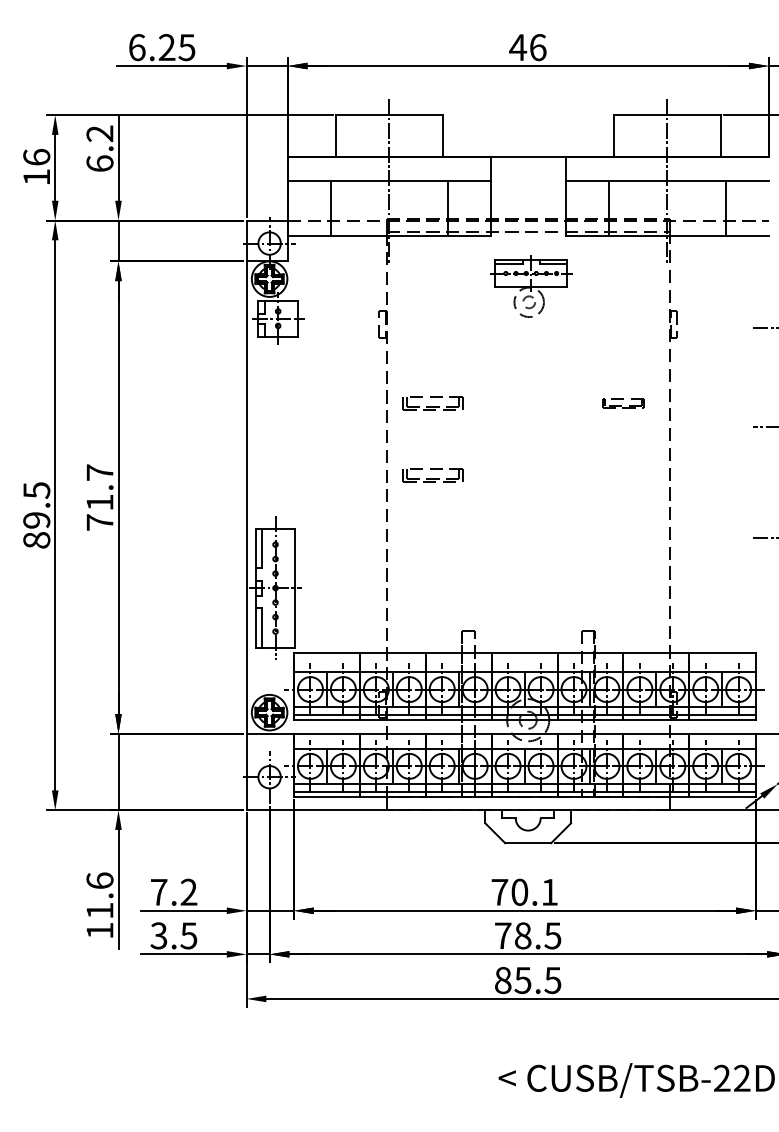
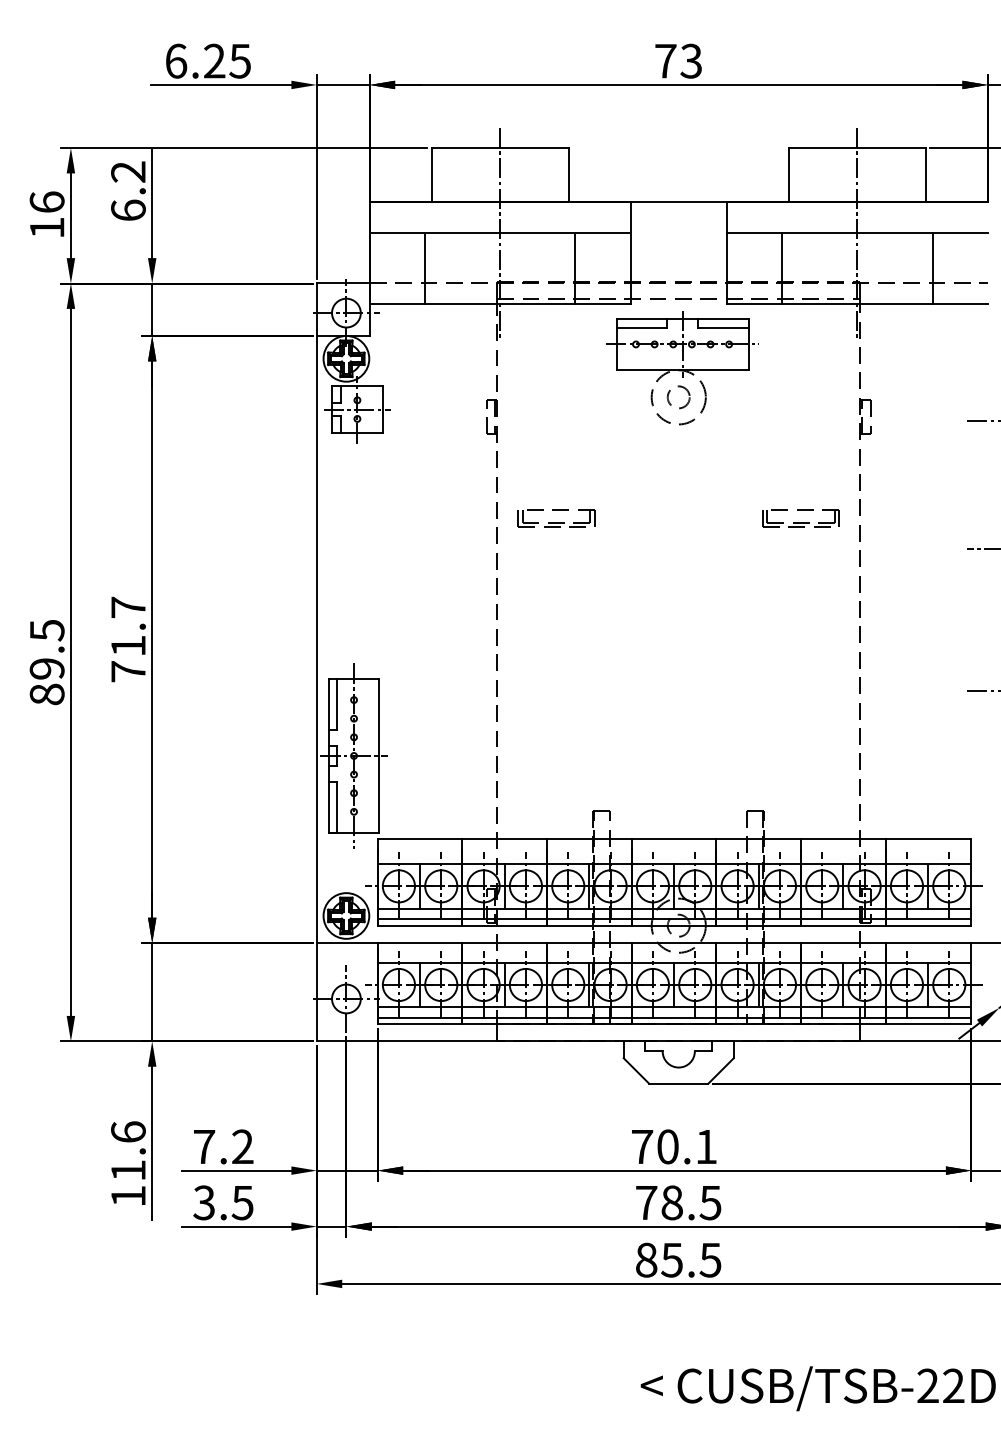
text: (527, 47) -> (677, 61), 46 -> 73
part: (531, 286) -> (682, 368), size x1.43
part: (623, 403) -> (801, 518), size x1.43
part: (432, 475) -> (555, 611), removed

